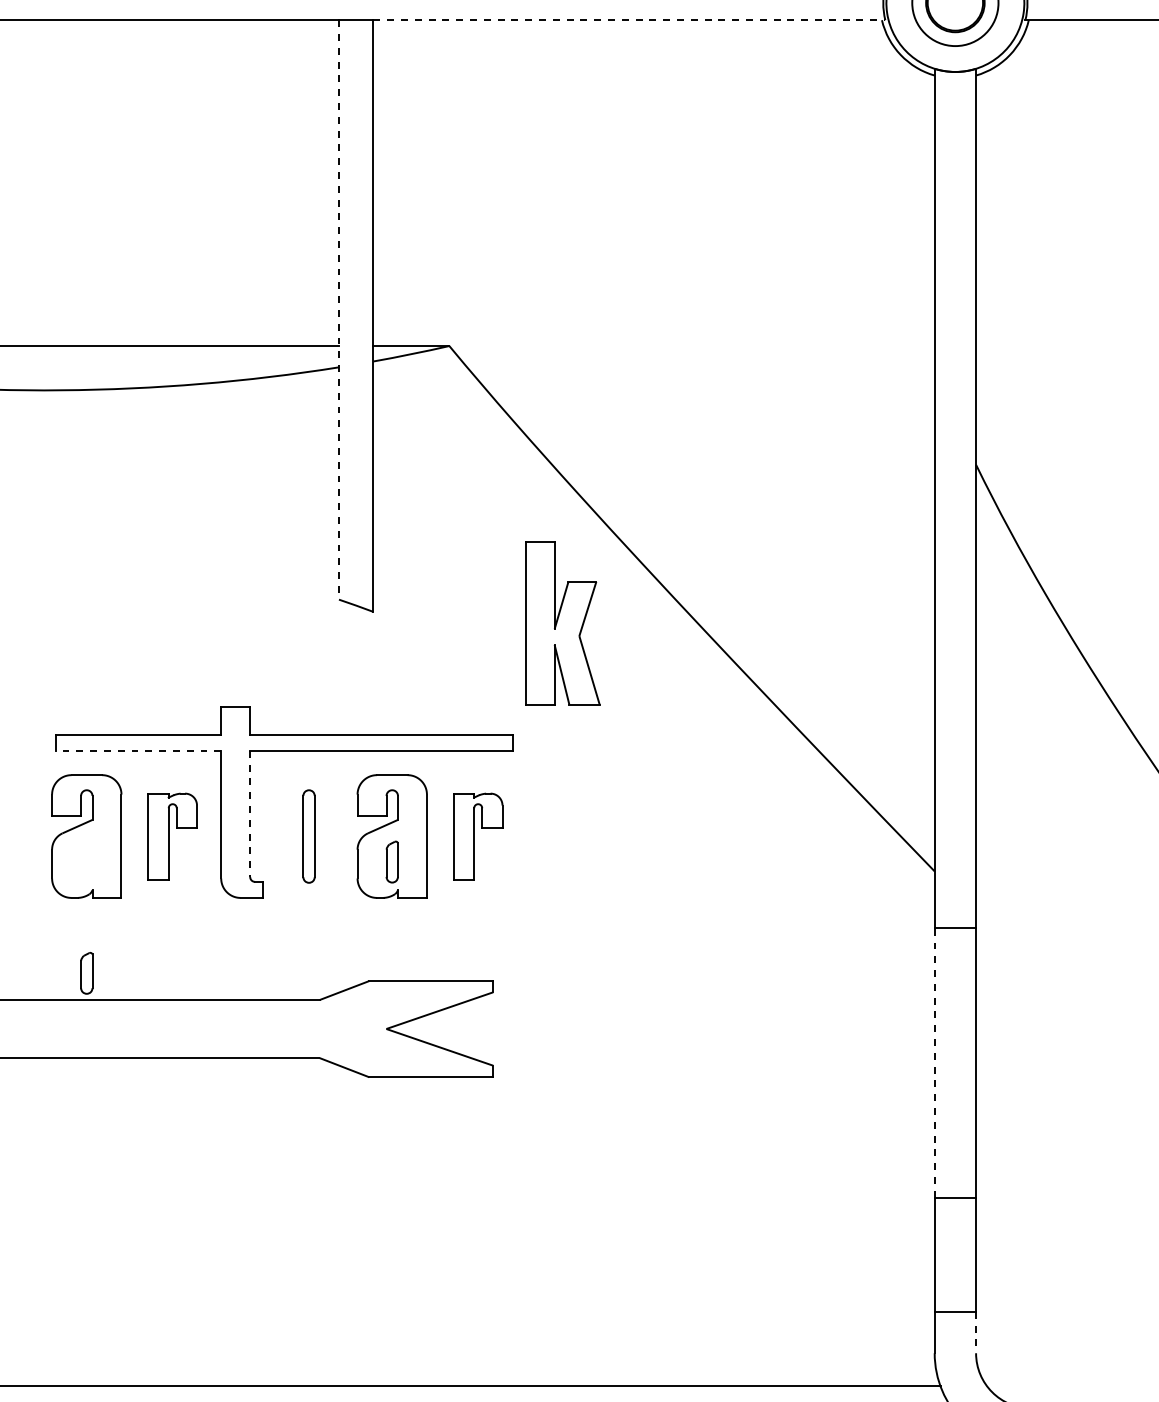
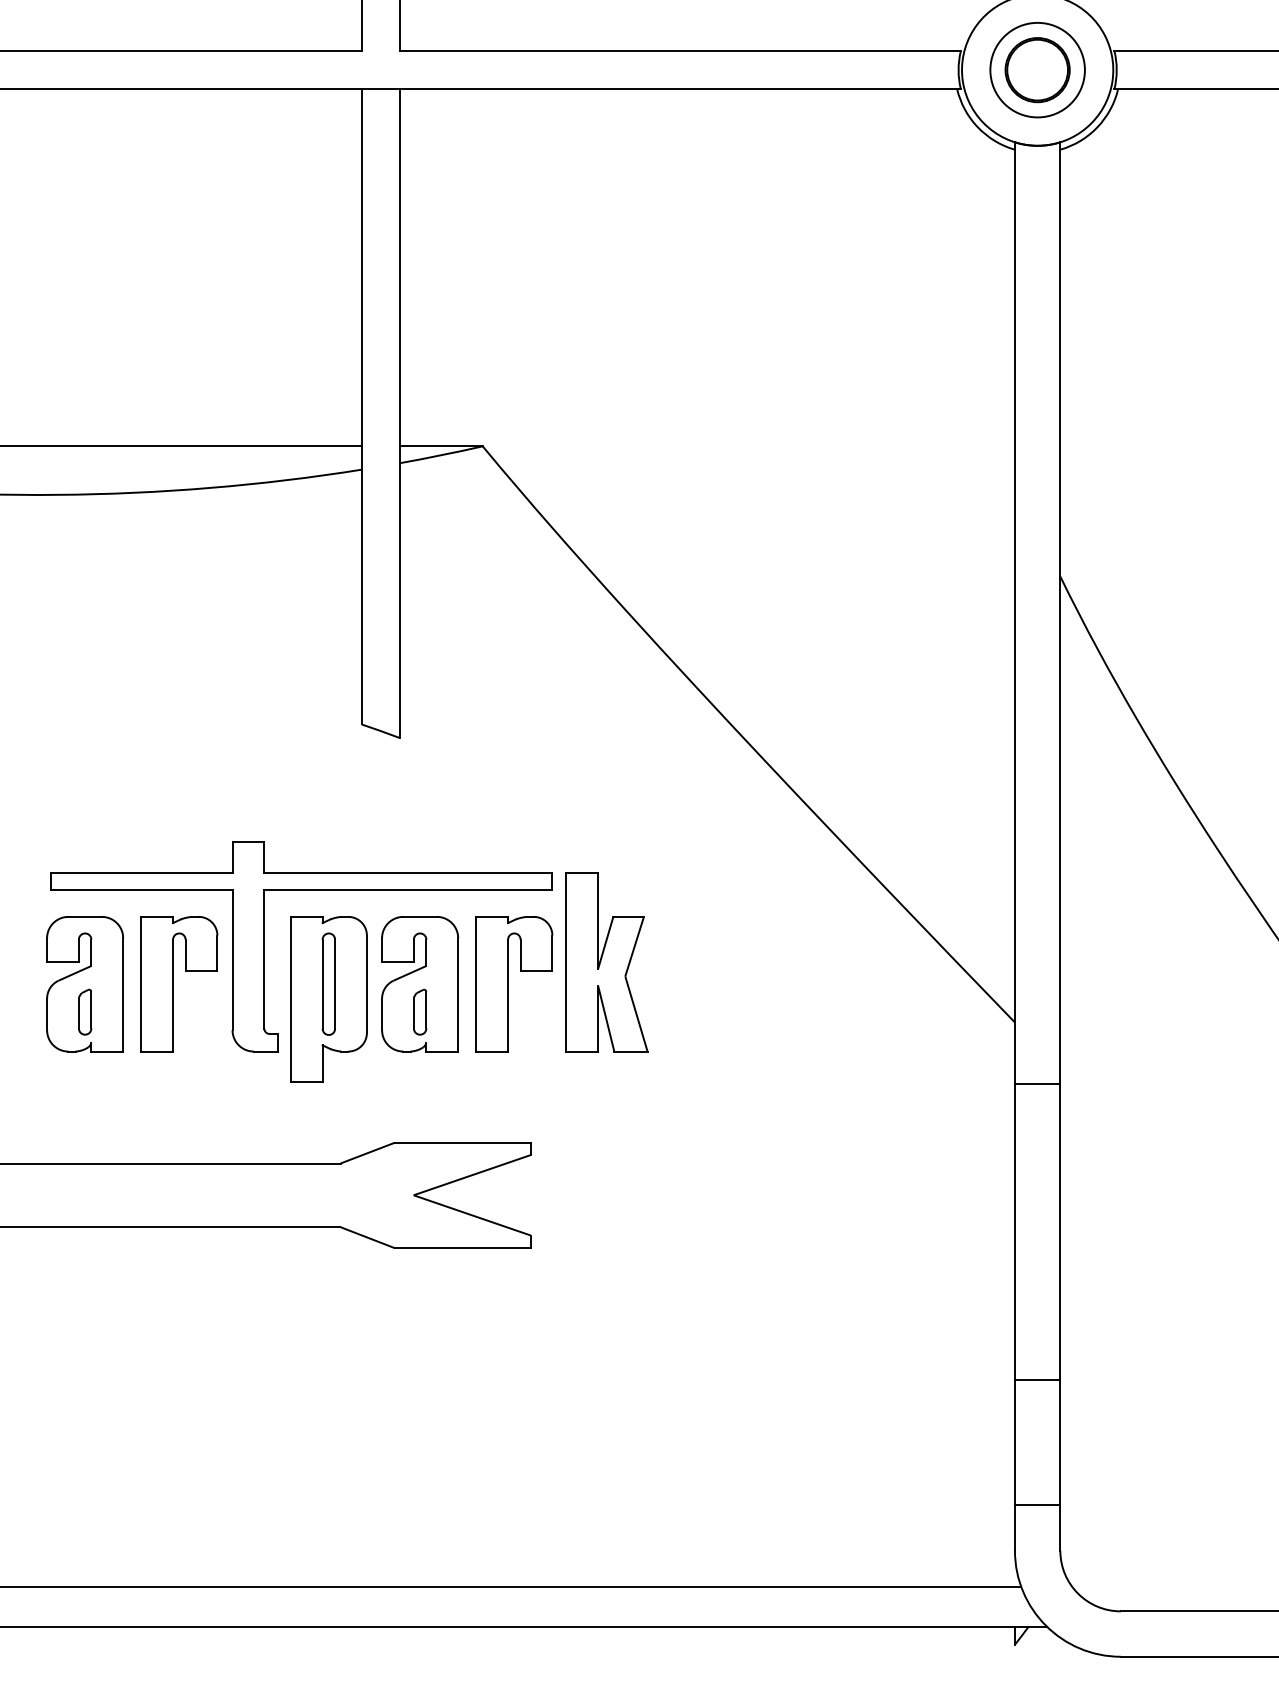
line: (629, 20) -> (680, 89), dashed -> solid
line: (338, 309) -> (361, 406), dashed -> solid
part: (562, 623) -> (606, 962), moved
line: (138, 751) -> (141, 890), dashed -> solid
line: (250, 813) -> (264, 959), dashed -> solid
part: (172, 836) -> (179, 984), size x1.43
part: (478, 836) -> (514, 984), size x1.43
part: (308, 850) -> (328, 999), added
part: (87, 972) -> (85, 1011), moved
line: (934, 1062) -> (1014, 1231), dashed -> solid
line: (976, 1332) -> (1060, 1528), dashed -> solid

